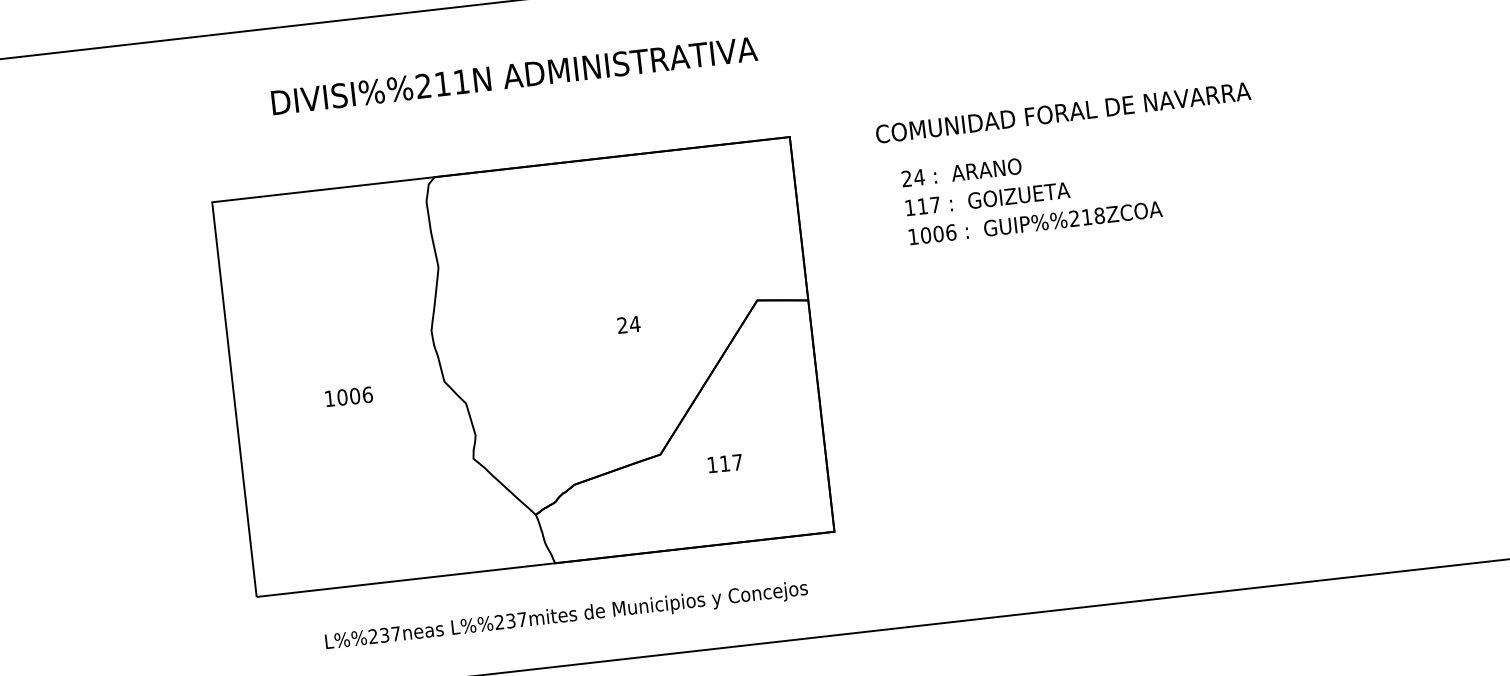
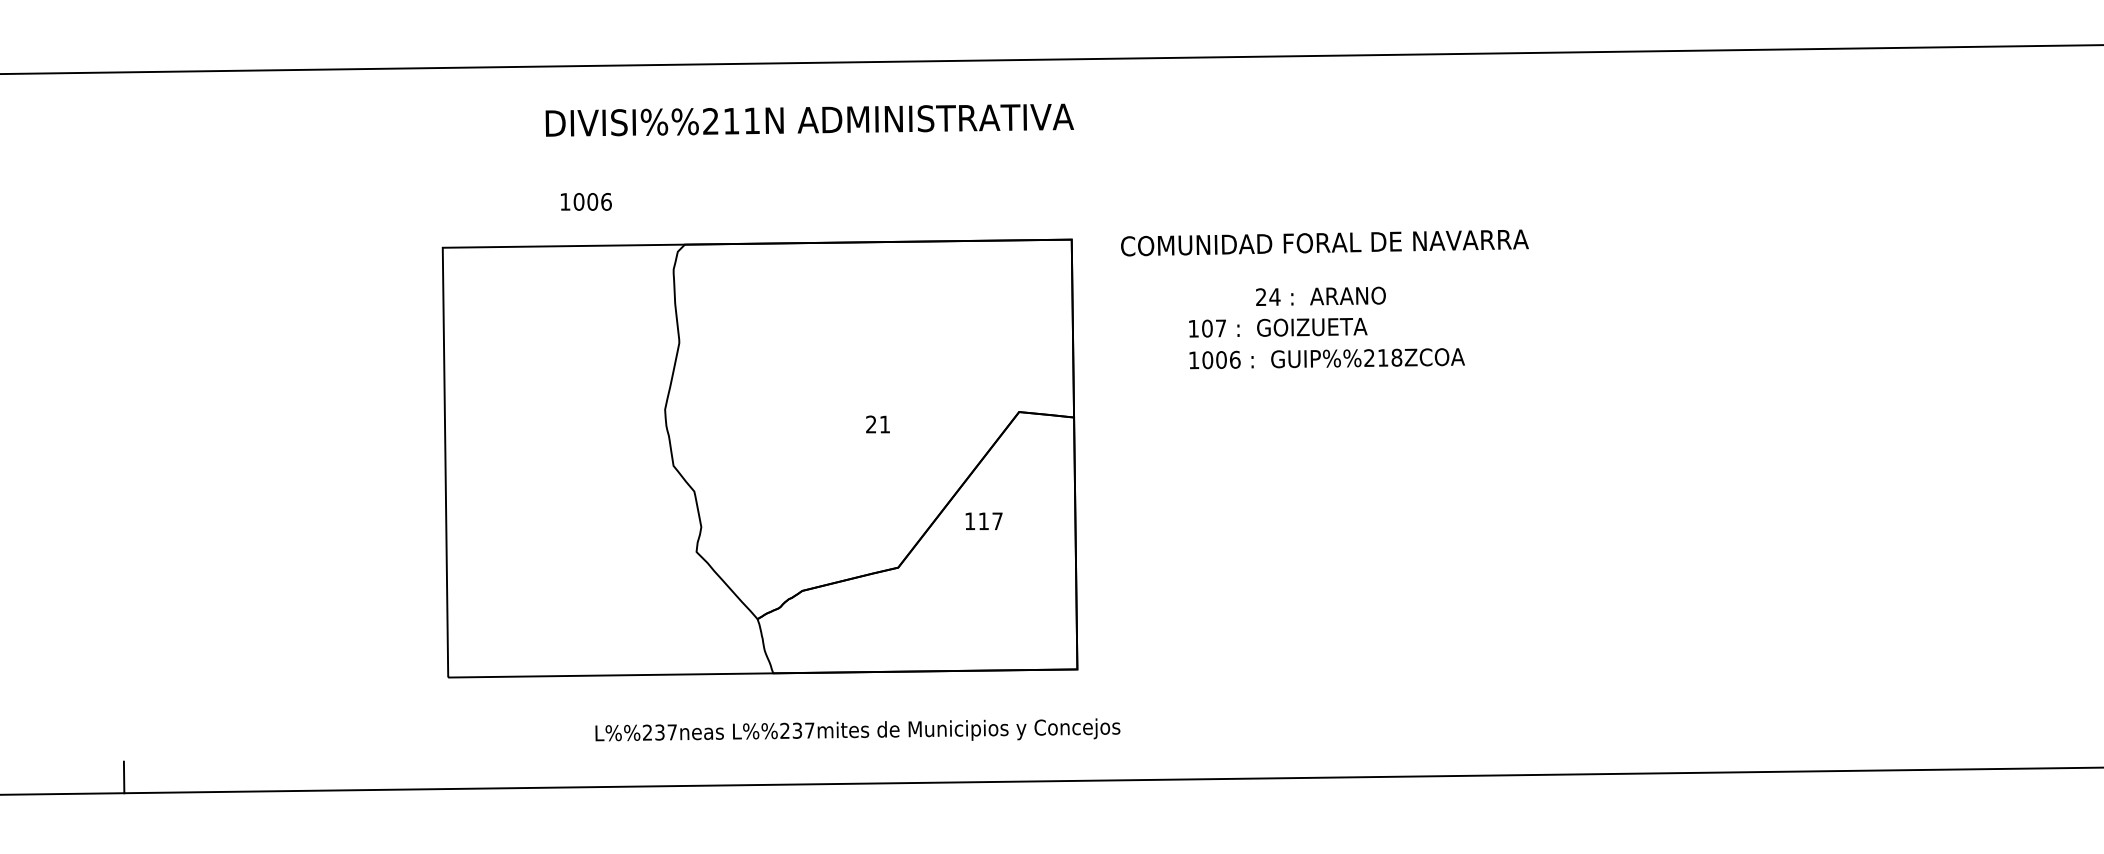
text: (514, 75) -> (809, 119), moved
text: (1062, 112) -> (1324, 242), moved
text: (961, 171) -> (1320, 295), moved
text: (922, 206) -> (1207, 328), 117 -> 107
text: (634, 324) -> (884, 424), 24 -> 21
text: (349, 396) -> (586, 201), moved
text: (724, 462) -> (983, 520), moved
text: (566, 614) -> (857, 729), moved

